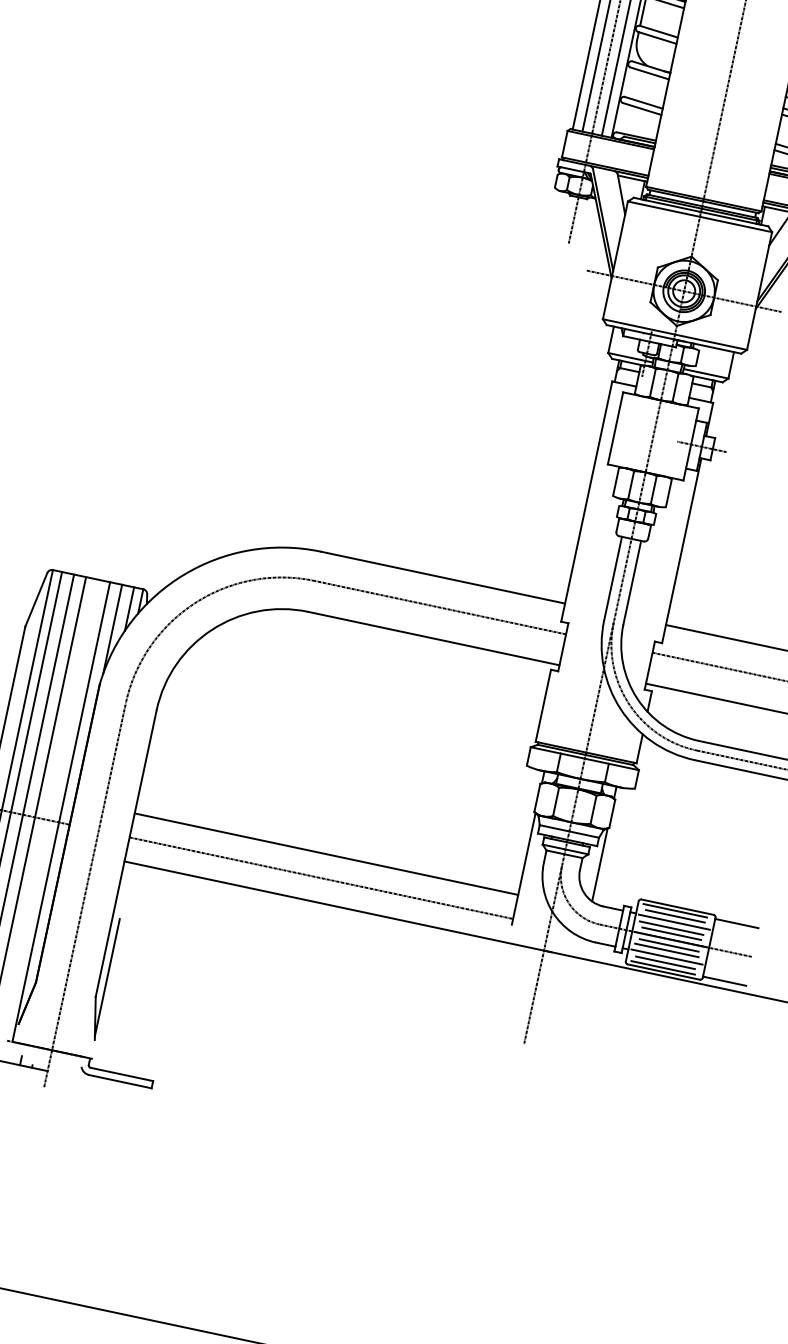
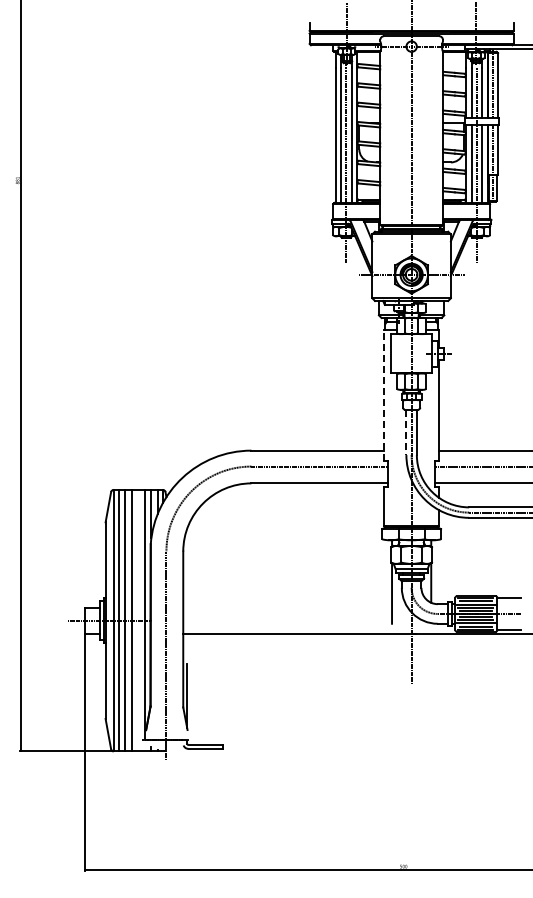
line: (587, 500) -> (384, 394), solid -> dashed
line: (613, 578) -> (406, 432), solid -> dashed
line: (326, 853) -> (287, 607), removed
line: (321, 877) -> (287, 620), removed

